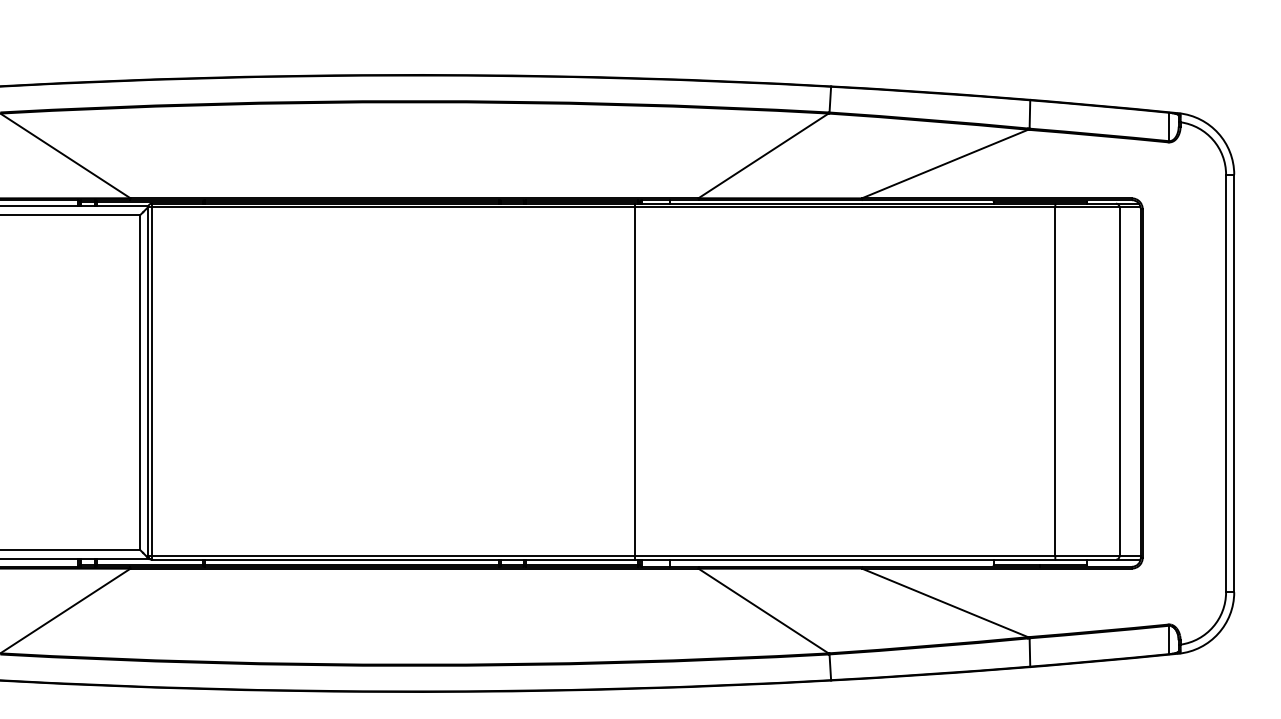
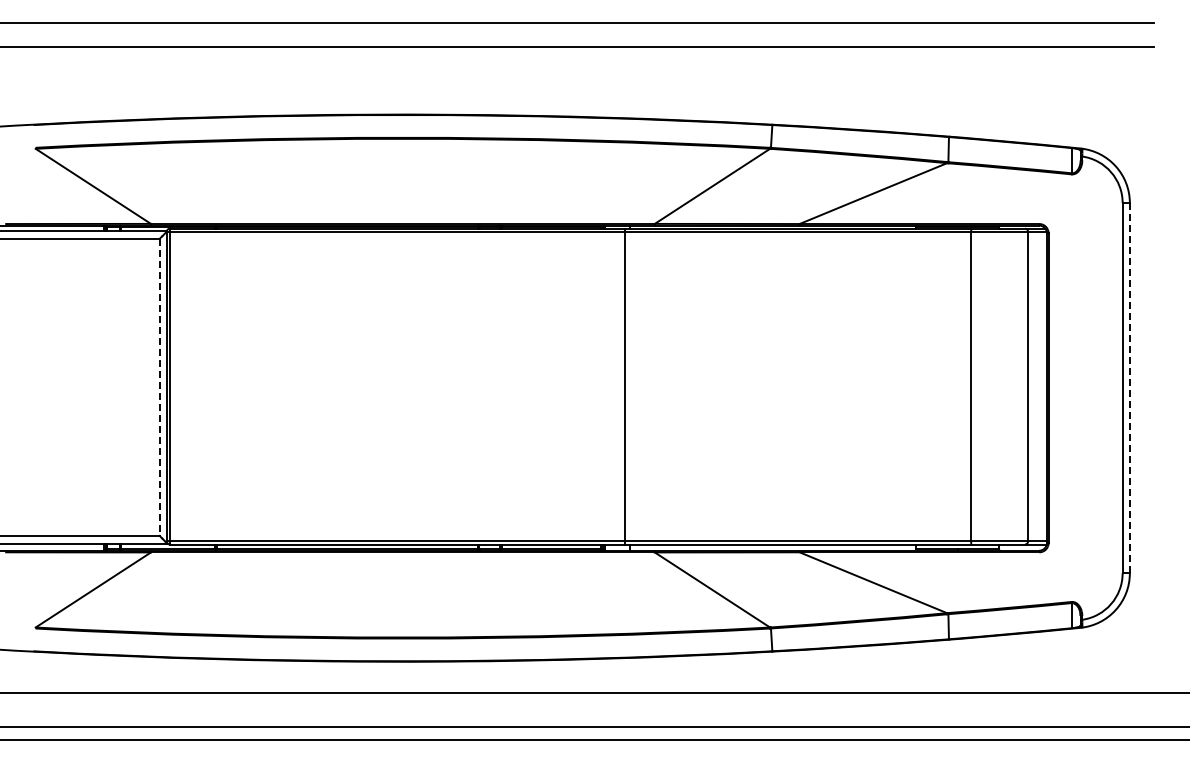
line: (635, 381) -> (625, 386), moved
line: (140, 382) -> (159, 387), solid -> dashed
line: (1233, 383) -> (1129, 388), solid -> dashed

